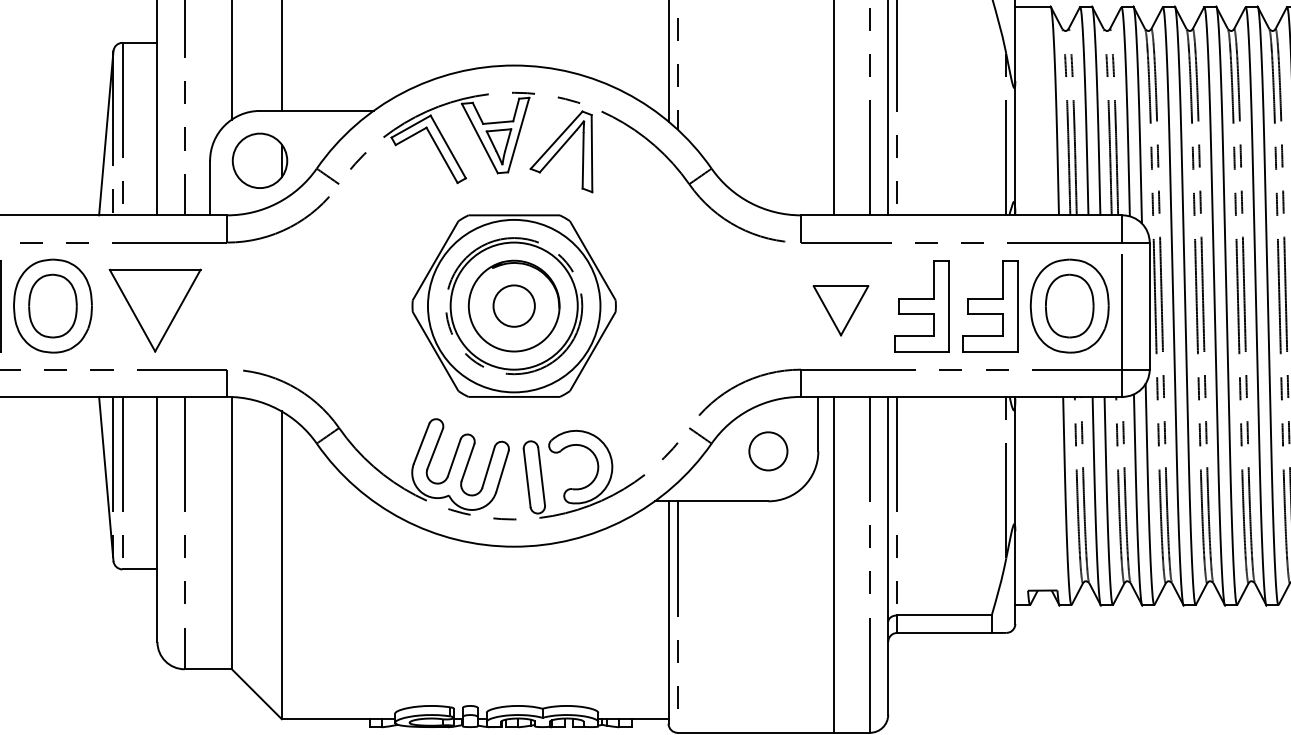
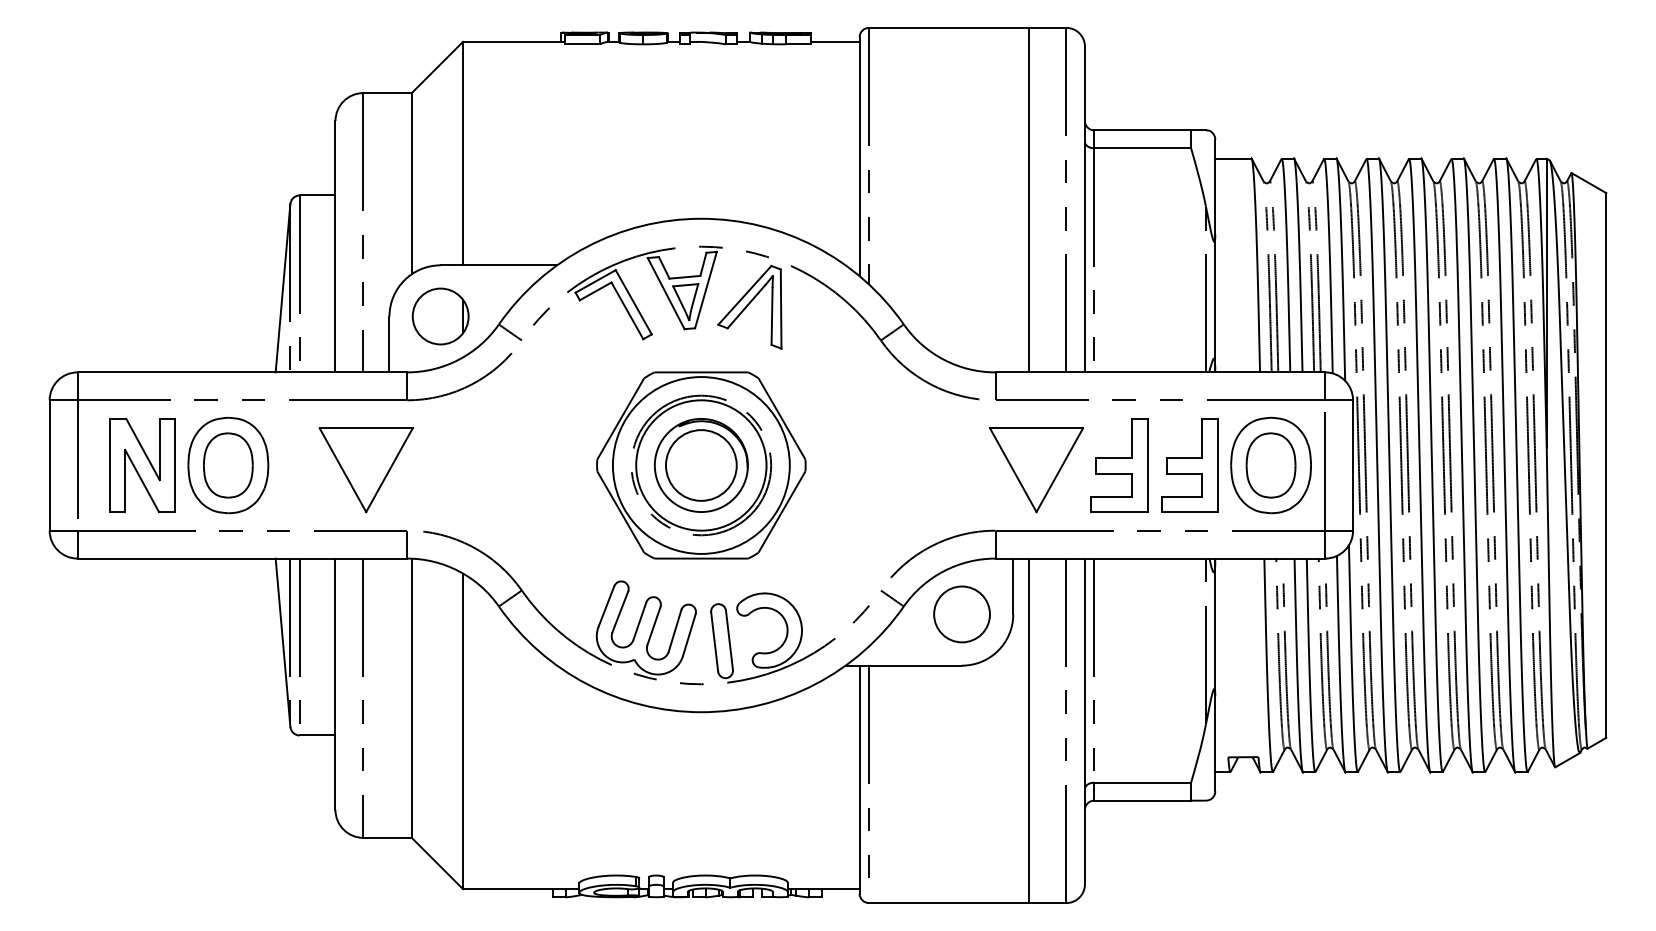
circle: (514, 306) -> (701, 465), size x1.67
part: (154, 311) -> (365, 470), moved
part: (840, 311) -> (1036, 470), size x1.67
circle: (767, 451) -> (961, 614), size x1.43

